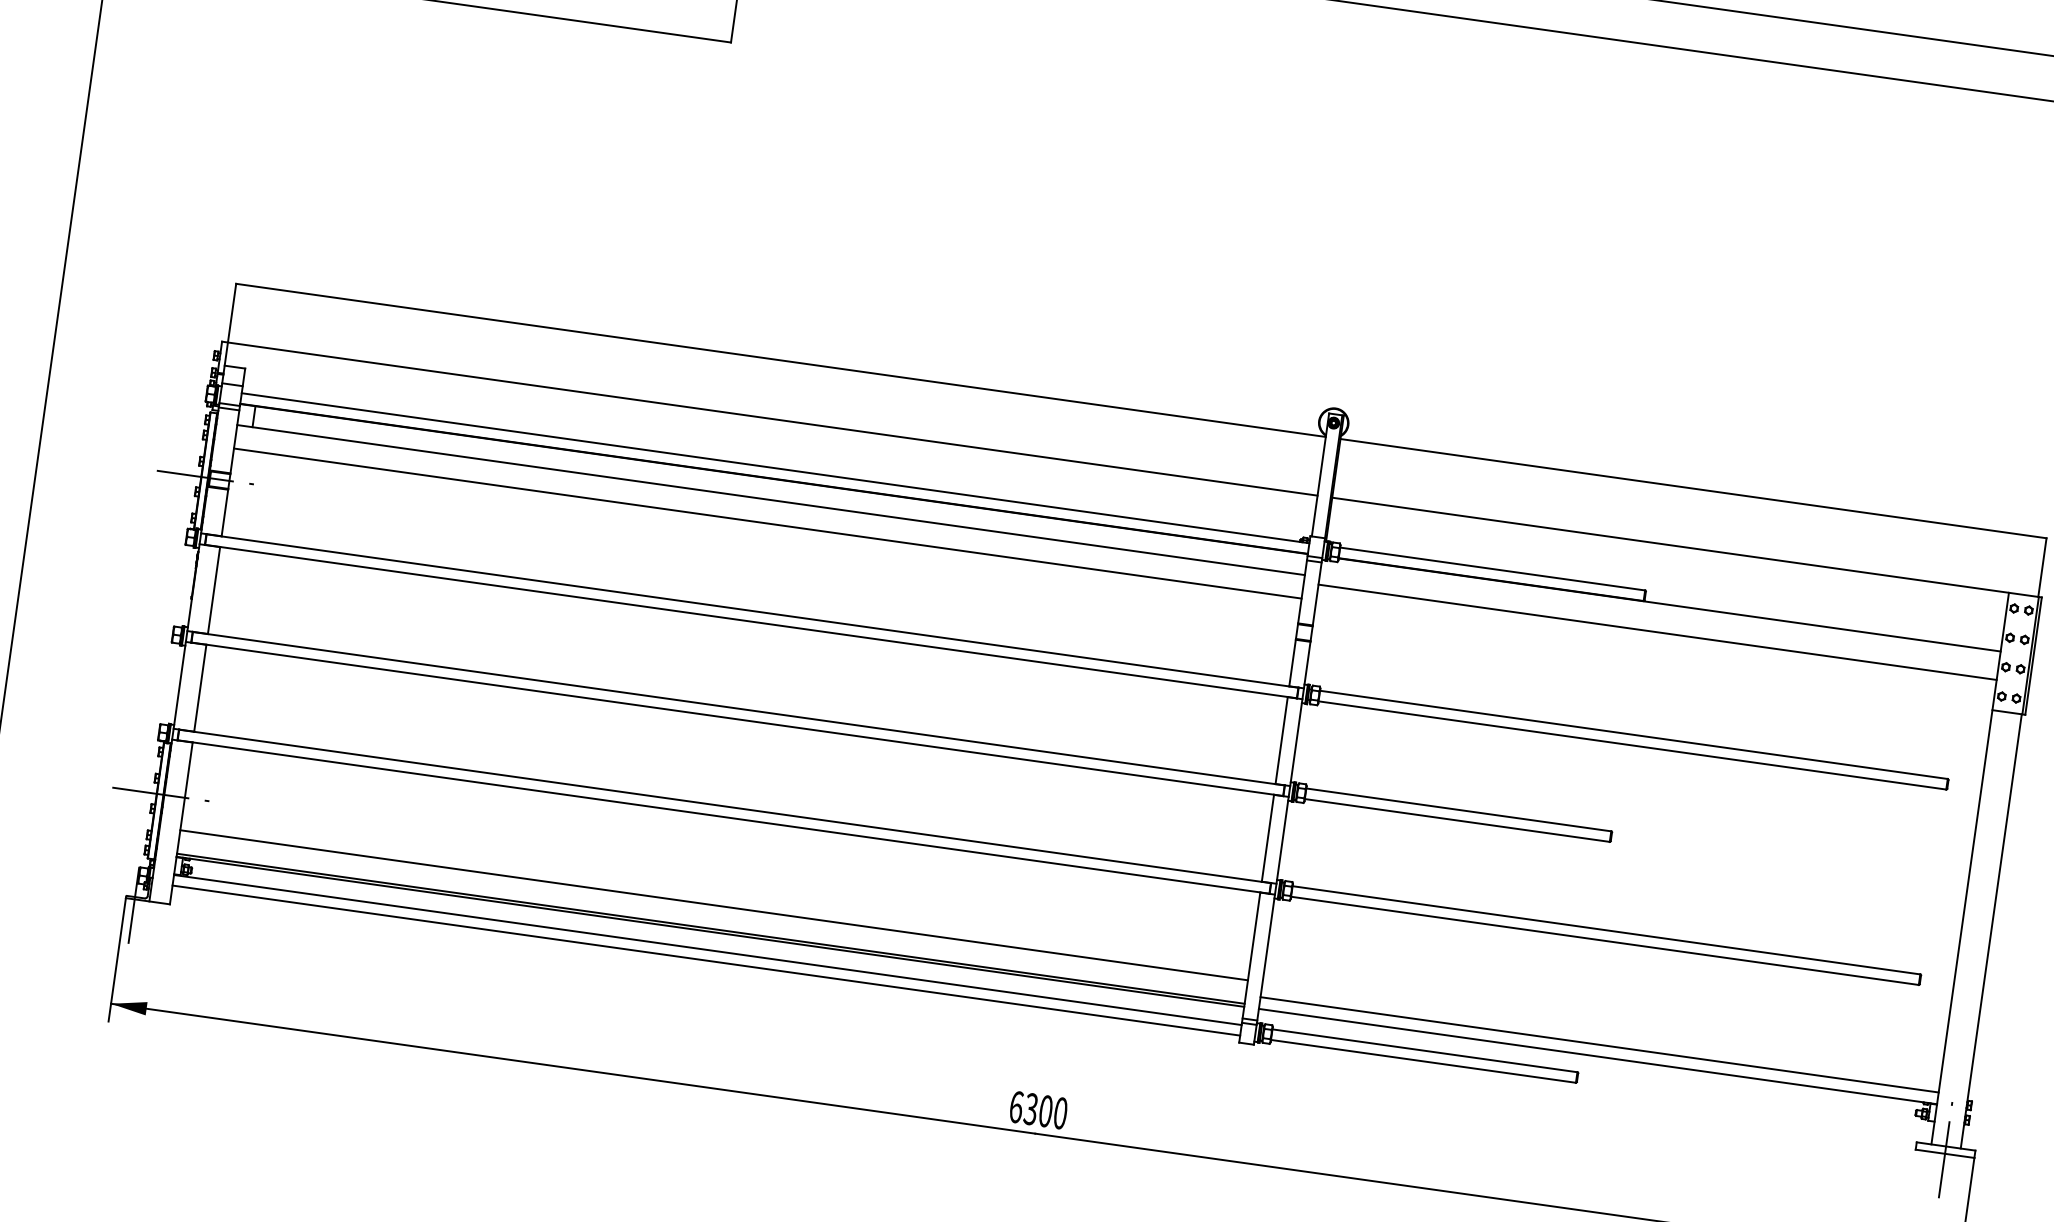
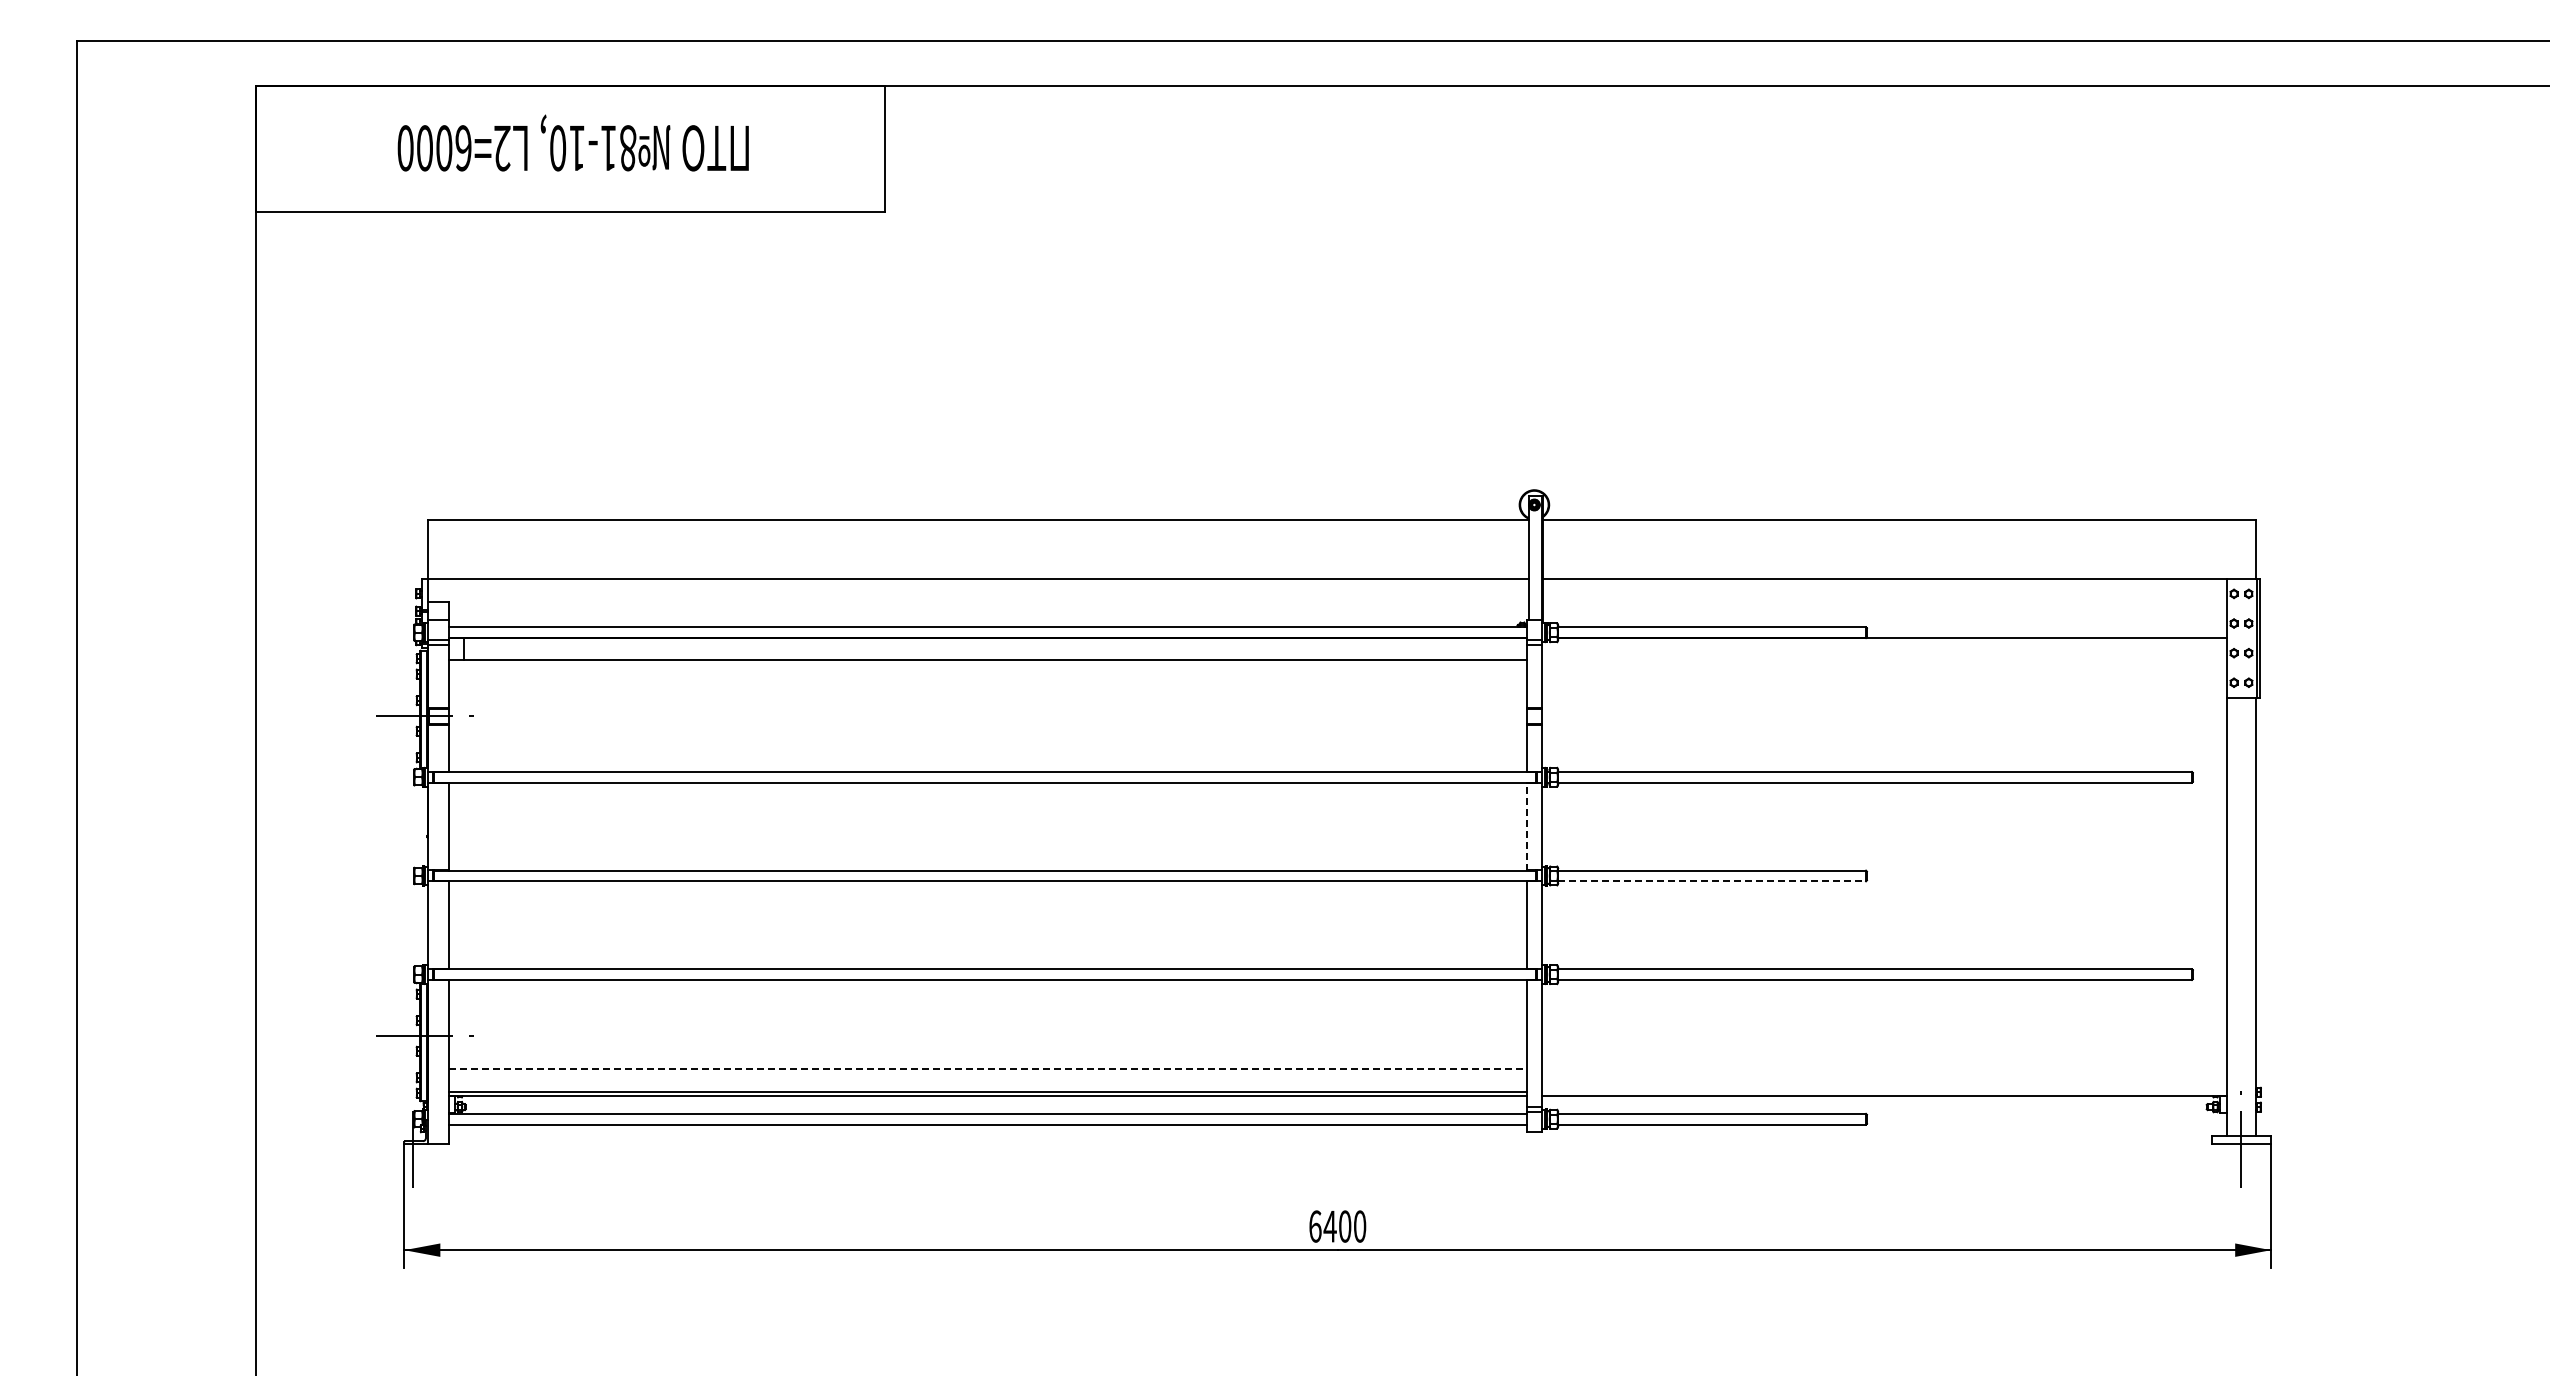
line: (767, 523) -> (987, 683), removed
line: (1656, 632) -> (1883, 667), removed
line: (1282, 740) -> (1527, 826), solid -> dashed
line: (1457, 820) -> (1712, 881), solid -> dashed
line: (714, 905) -> (988, 1068), solid -> dashed
line: (1598, 1044) -> (1883, 1083), removed
text: (1030, 1109) -> (1329, 1226), 6300 -> 6400

